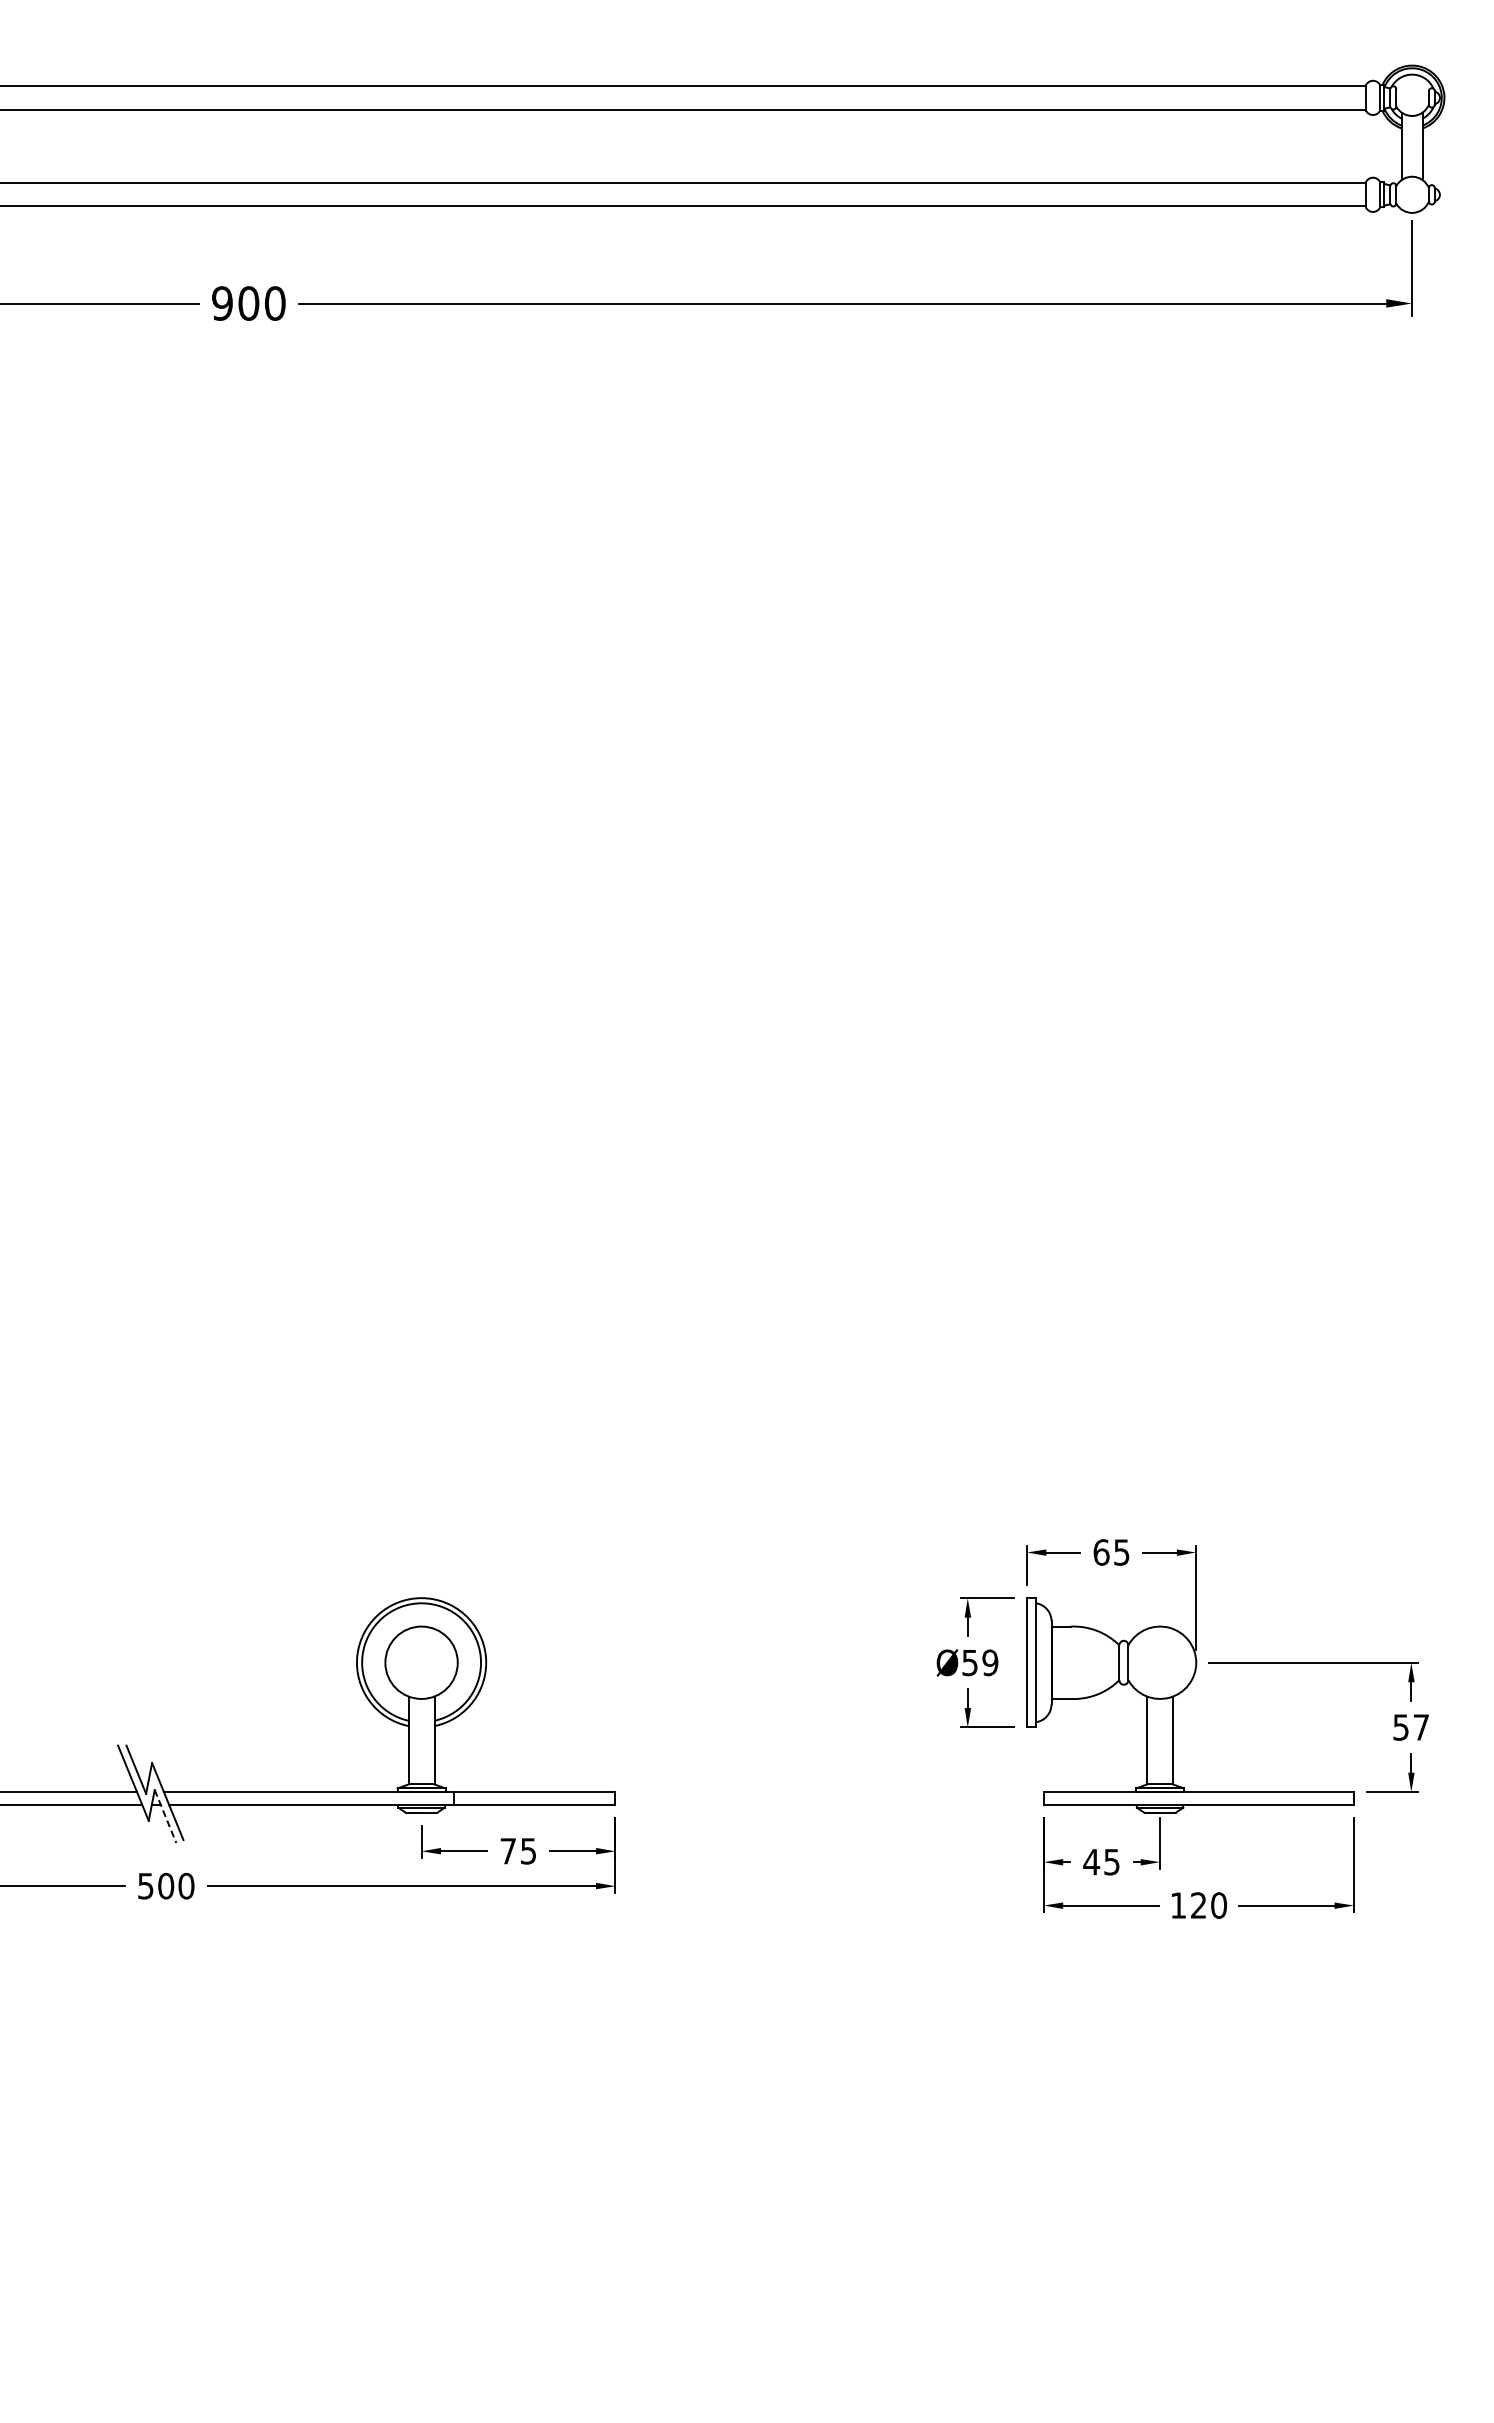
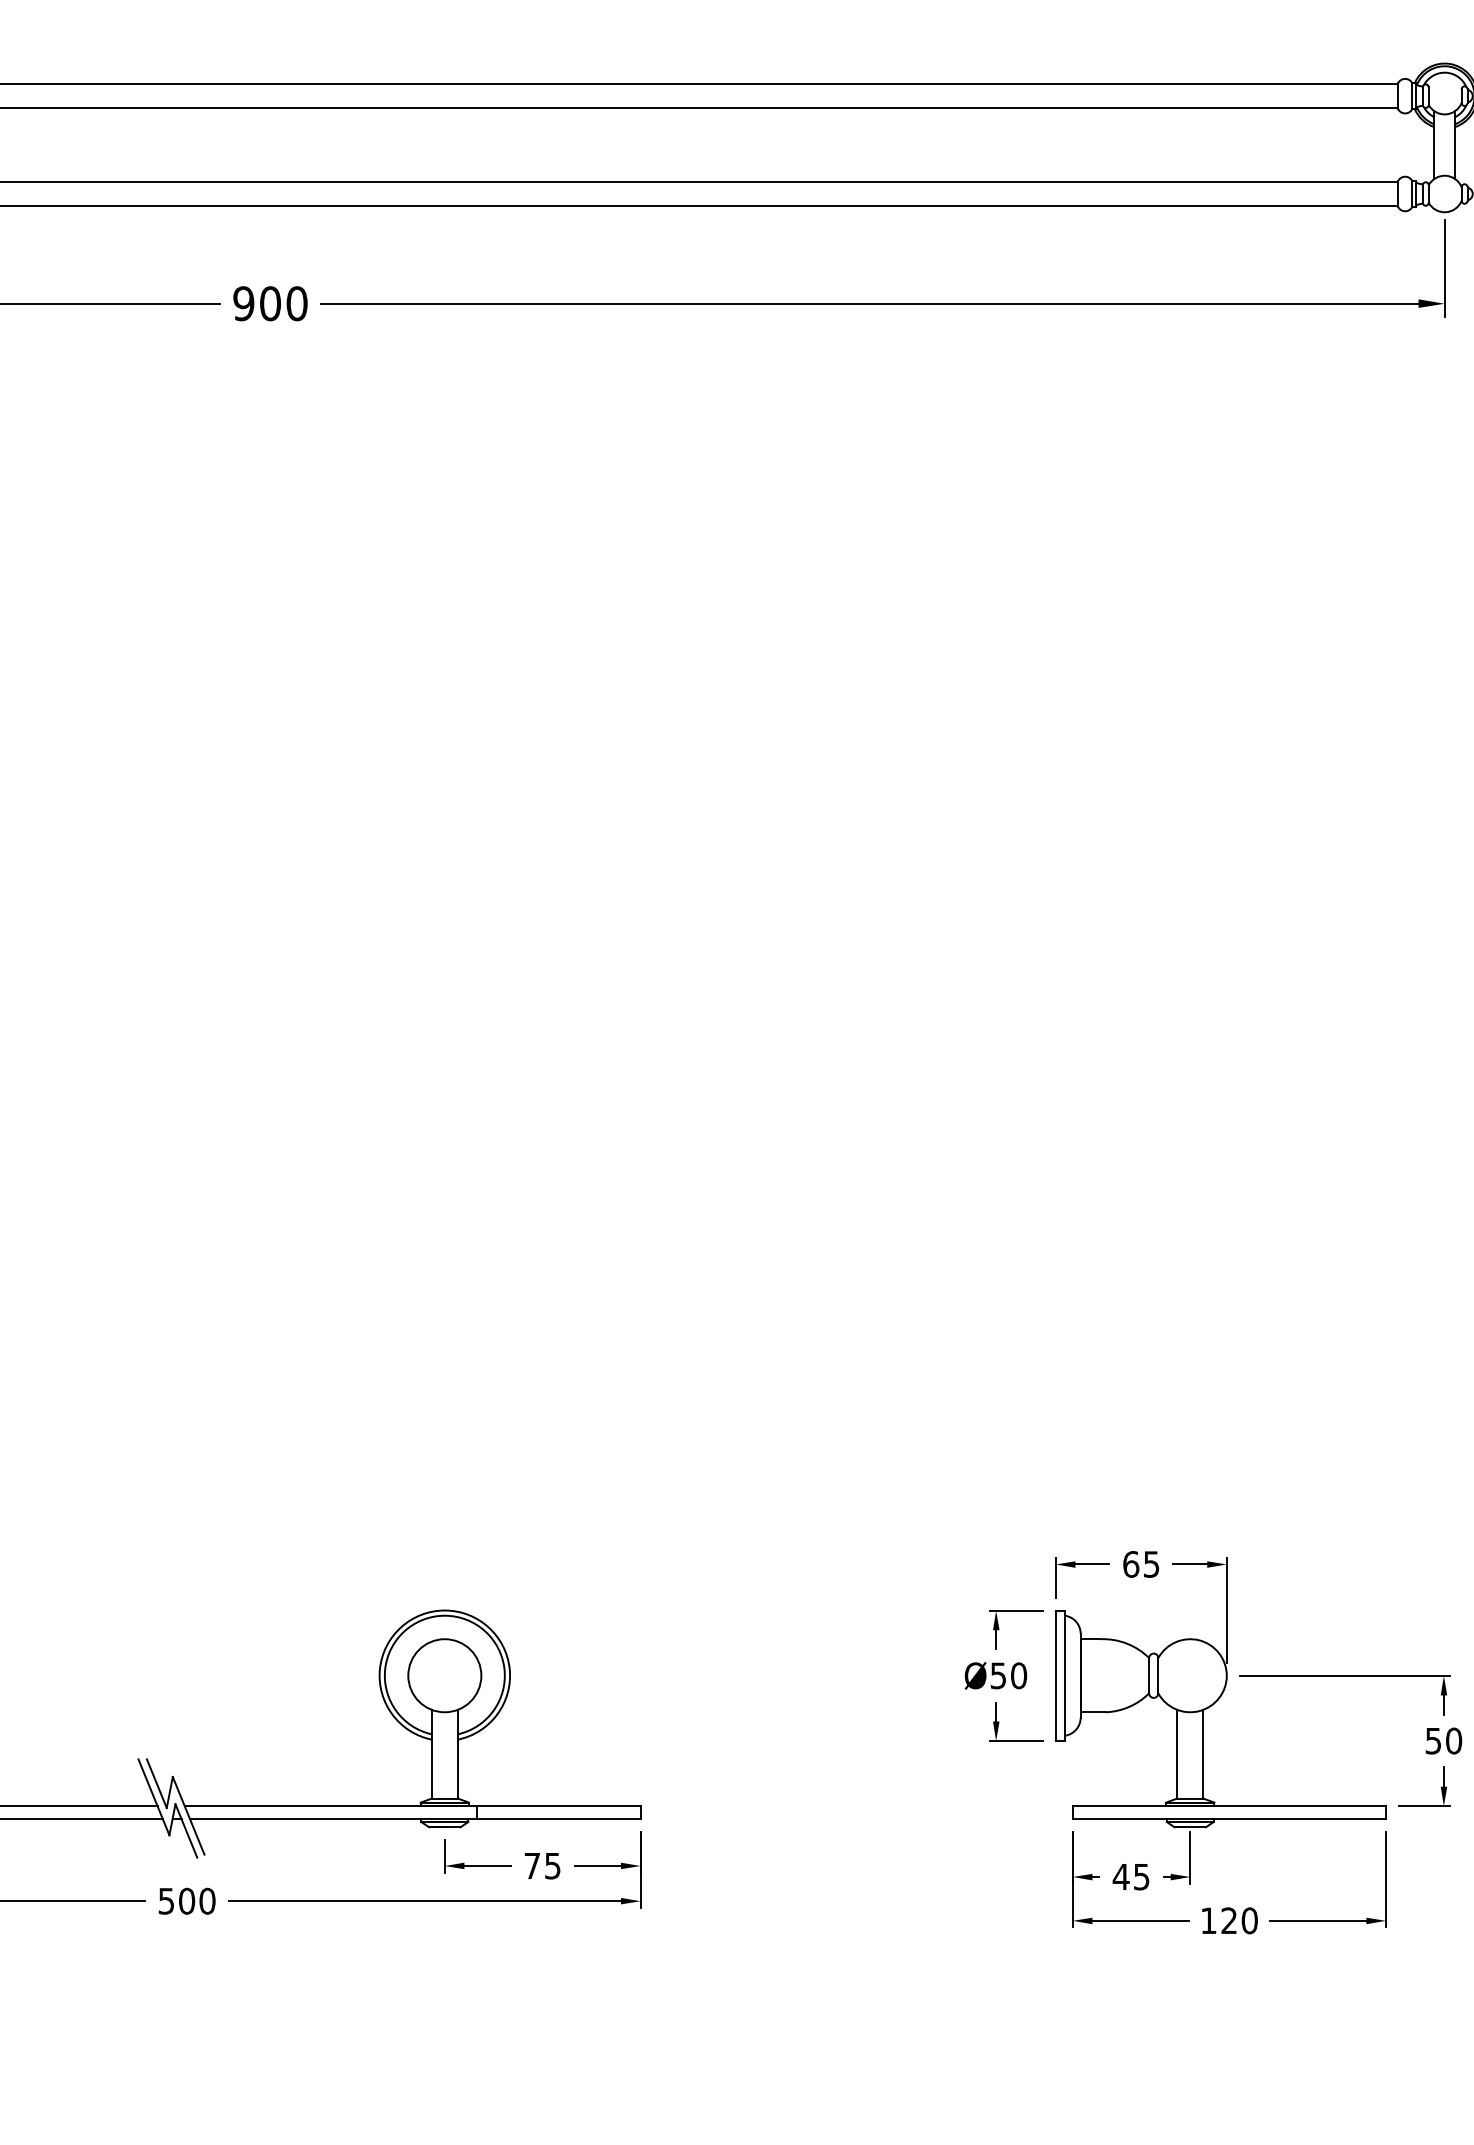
text: (990, 1662) -> (1019, 1675), Ø59 -> Ø50
text: (1421, 1727) -> (1454, 1741), 57 -> 50
line: (165, 1816) -> (186, 1830), dashed -> solid

